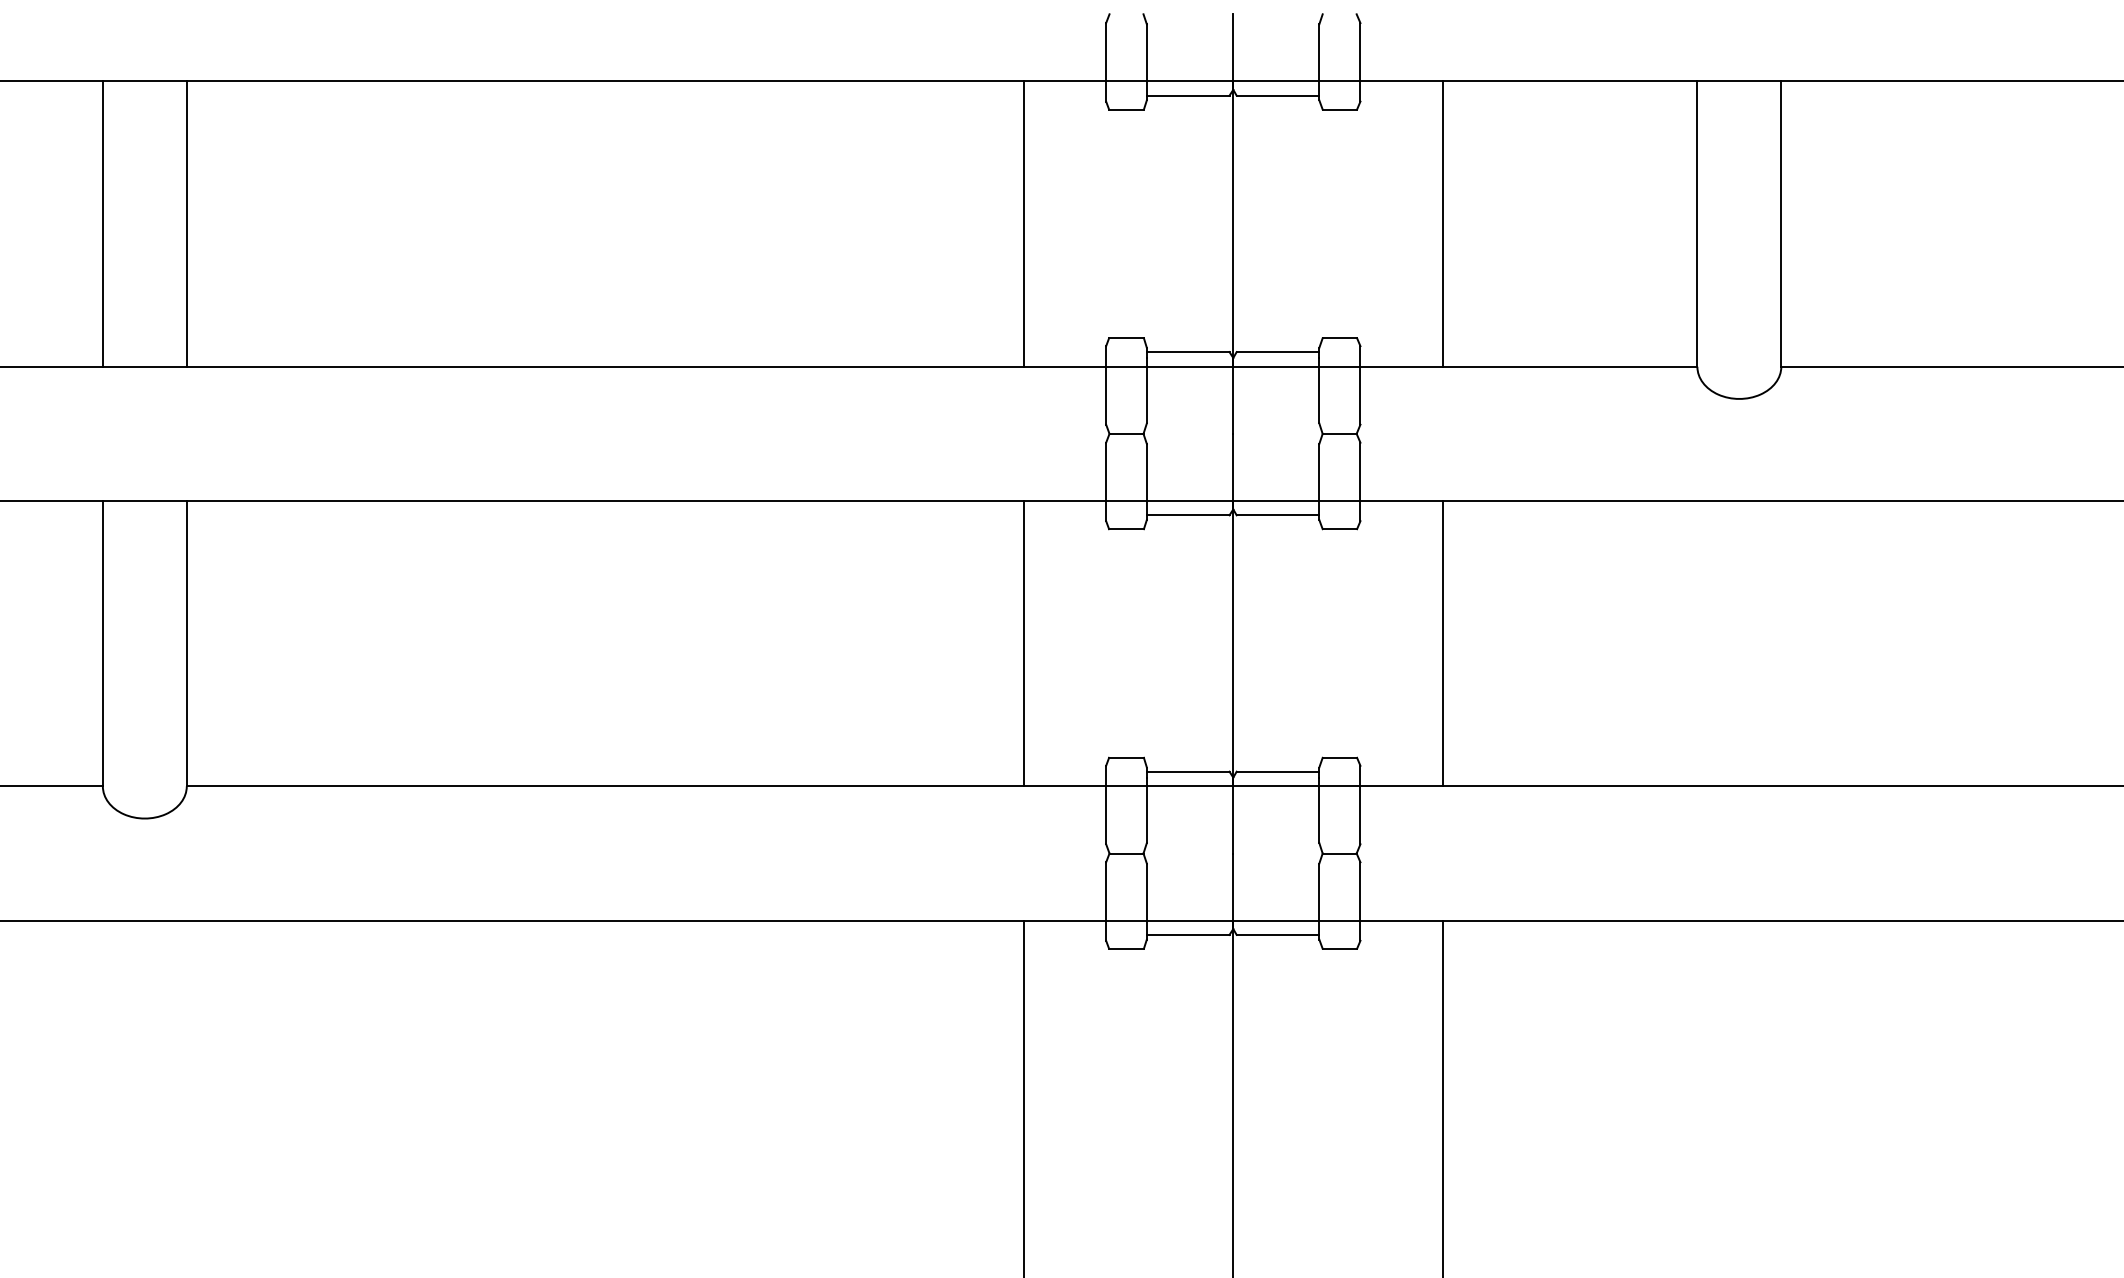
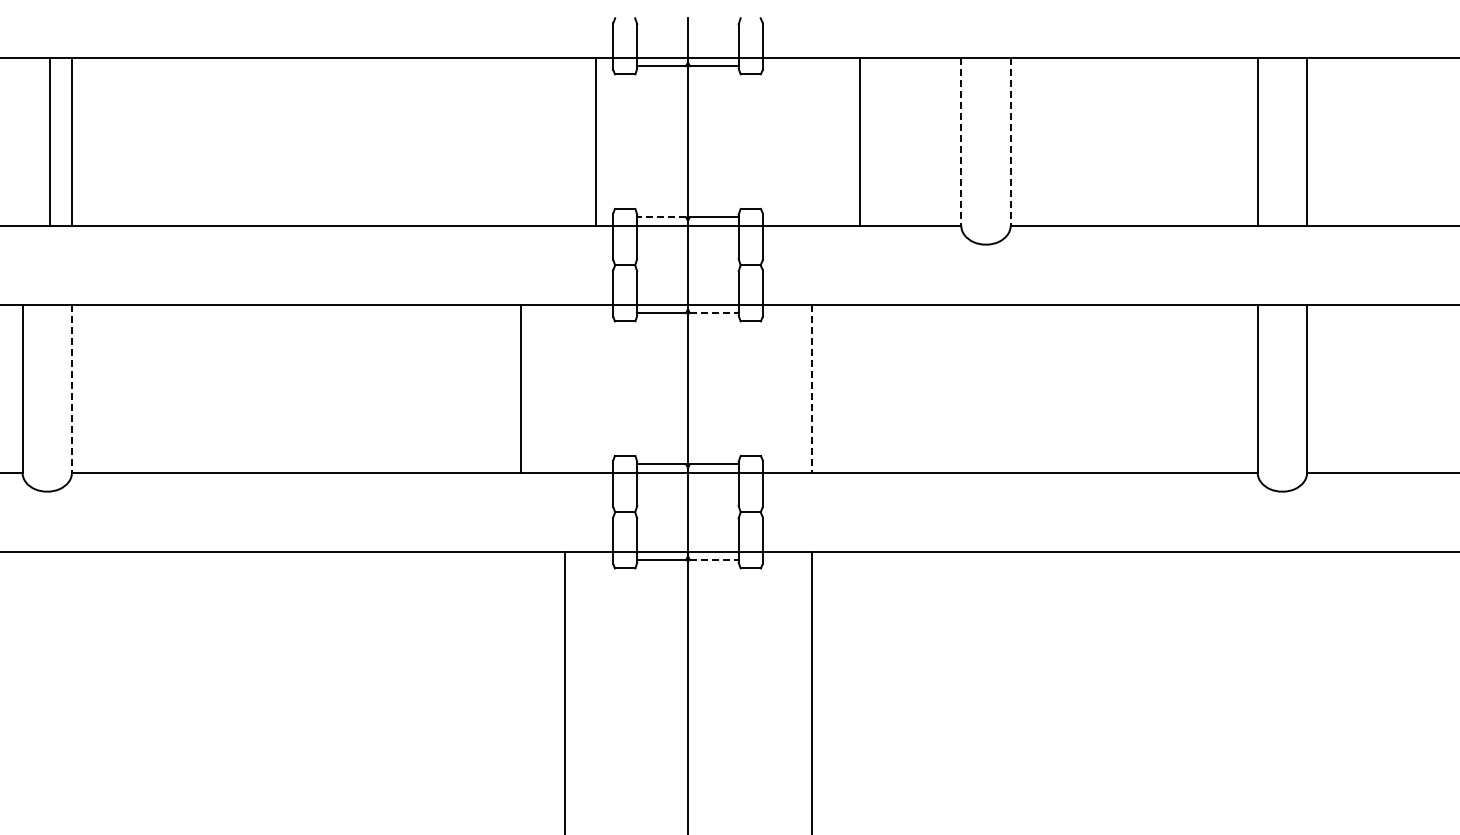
line: (102, 223) -> (49, 141), moved
line: (1023, 223) -> (595, 141), moved
line: (1442, 223) -> (859, 141), moved
line: (1697, 223) -> (961, 141), solid -> dashed
line: (1781, 223) -> (1010, 141), solid -> dashed
line: (1188, 352) -> (661, 217), solid -> dashed
line: (1278, 515) -> (714, 313), solid -> dashed
line: (186, 643) -> (71, 388), solid -> dashed
line: (1023, 643) -> (520, 388), moved
line: (1442, 643) -> (811, 388), solid -> dashed
line: (1278, 935) -> (714, 560), solid -> dashed

